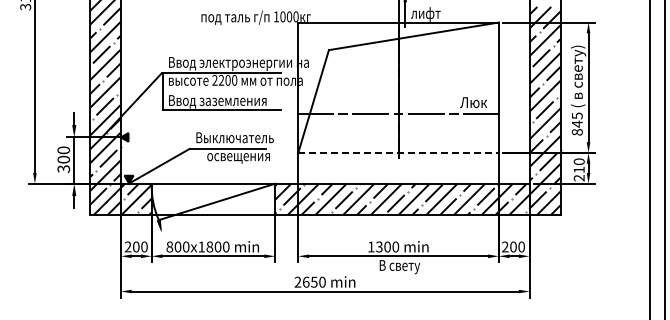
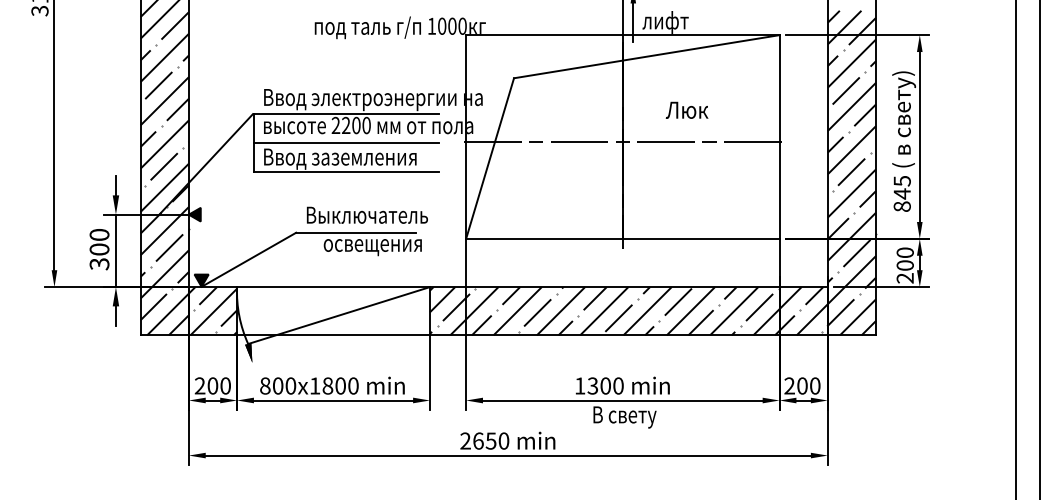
line: (221, 91) -> (346, 142), added
text: (473, 102) -> (686, 110), moved
line: (398, 114) -> (622, 142), moved
line: (399, 152) -> (624, 238), dashed -> solid
text: (578, 169) -> (904, 264), 210 -> 200

